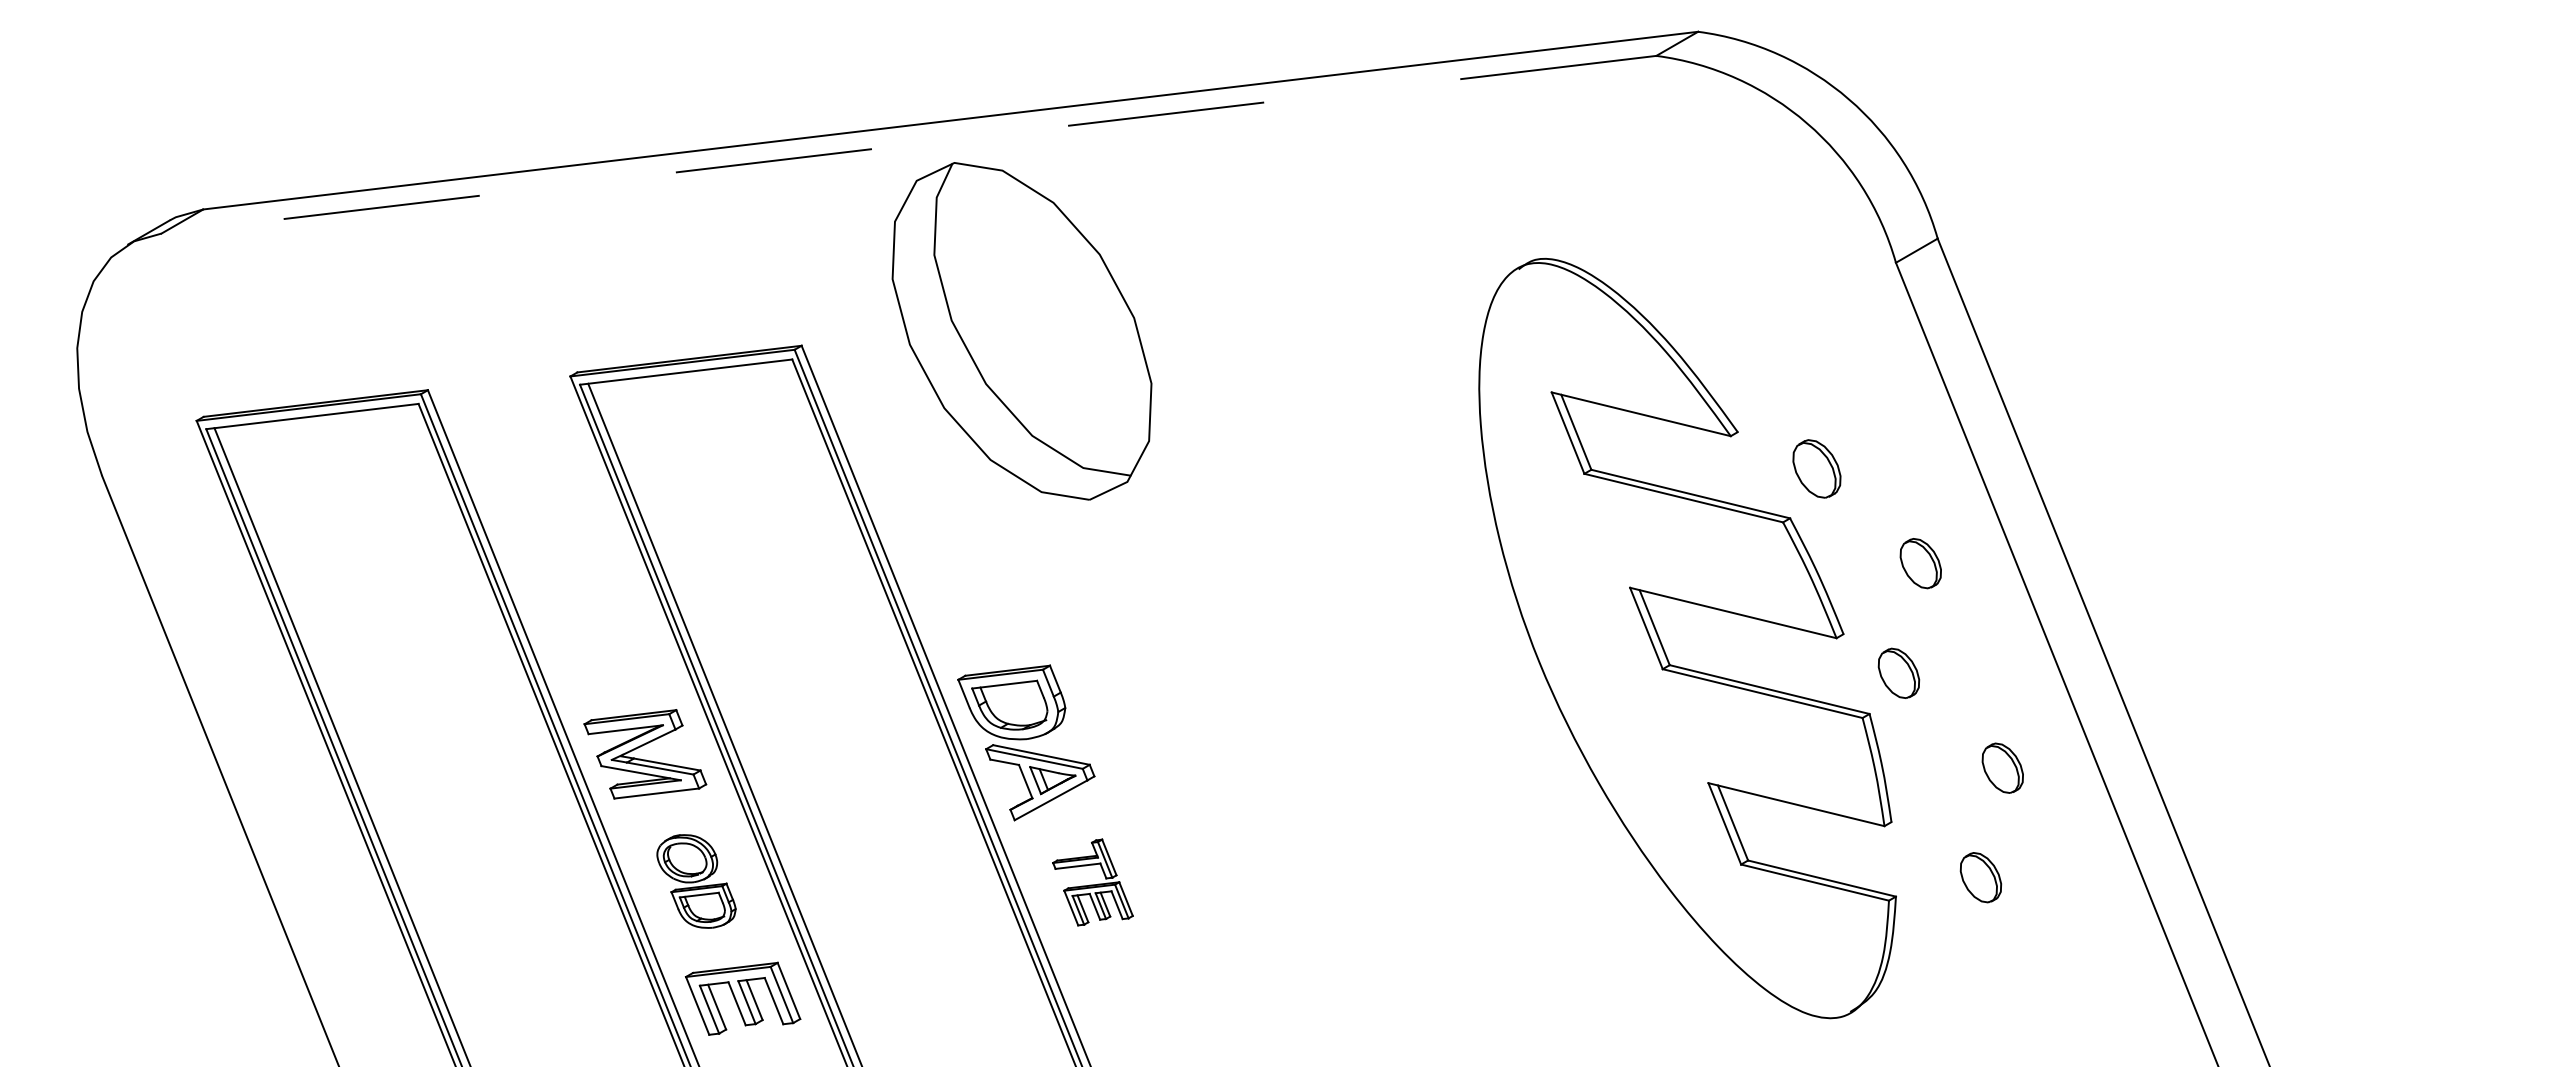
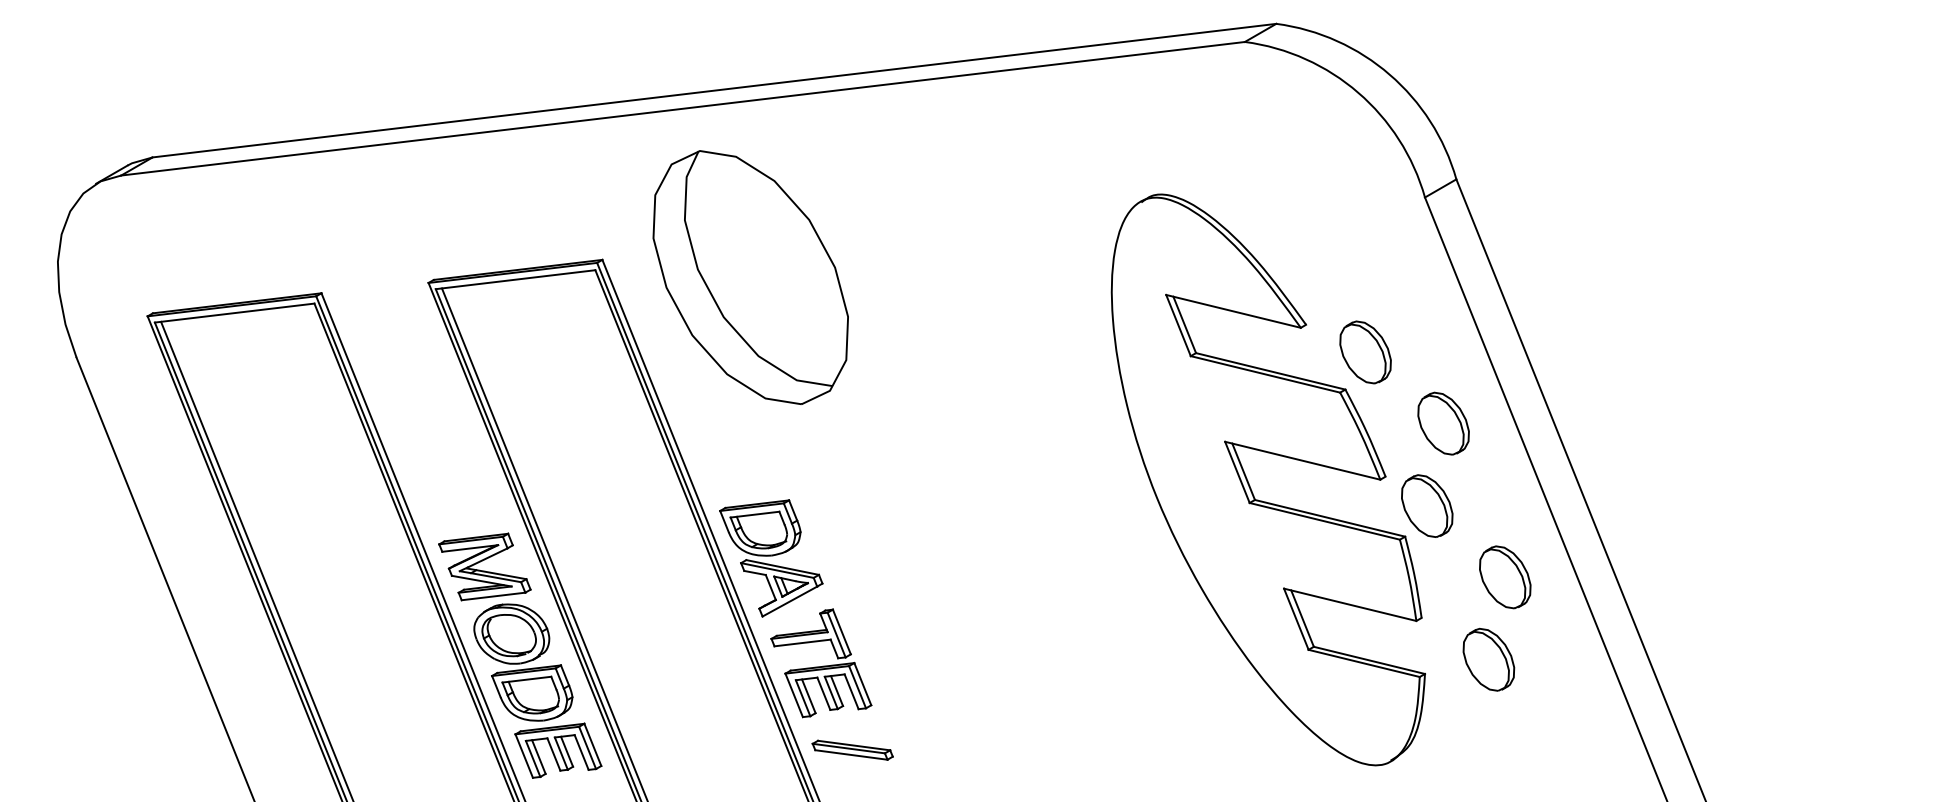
line: (908, 144) -> (682, 108), dashed -> solid
part: (1021, 331) -> (750, 277), moved
part: (1816, 468) -> (1365, 352), size x1.43
part: (1920, 563) -> (1443, 423), size x1.67
part: (1898, 673) -> (1426, 506), size x1.67
part: (2002, 768) -> (1505, 577), size x1.67
part: (1980, 877) -> (1488, 659), size x1.67
part: (696, 881) -> (523, 662), size x1.67
part: (1092, 882) -> (821, 663), size x1.67
part: (1134, 997) -> (852, 749), added

